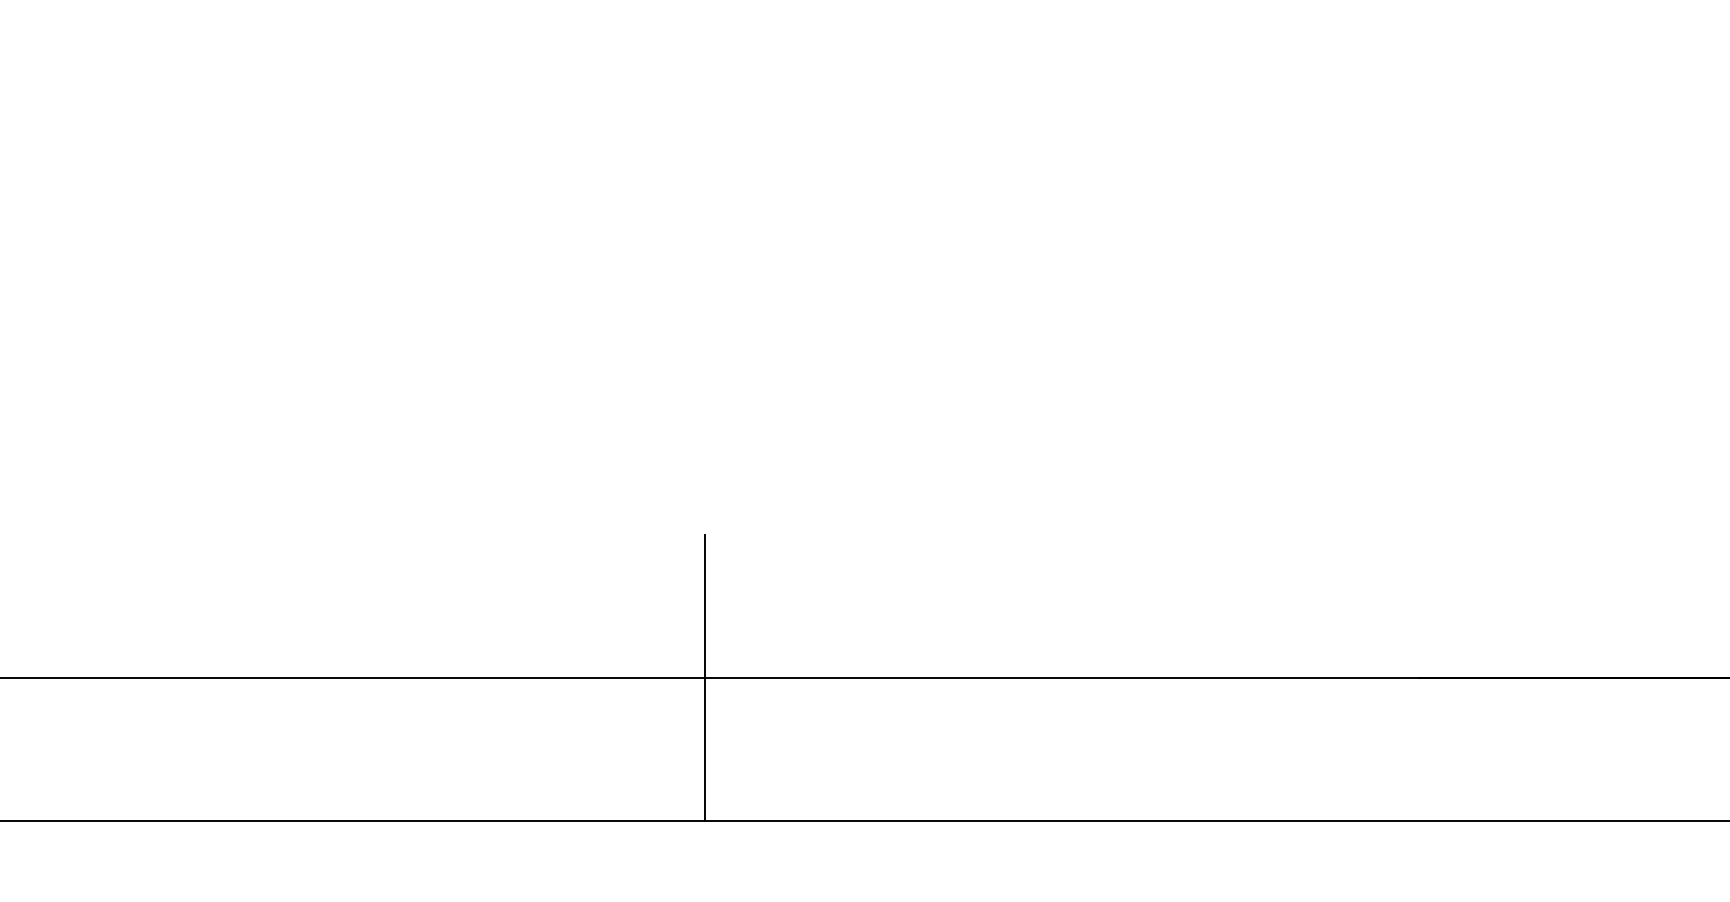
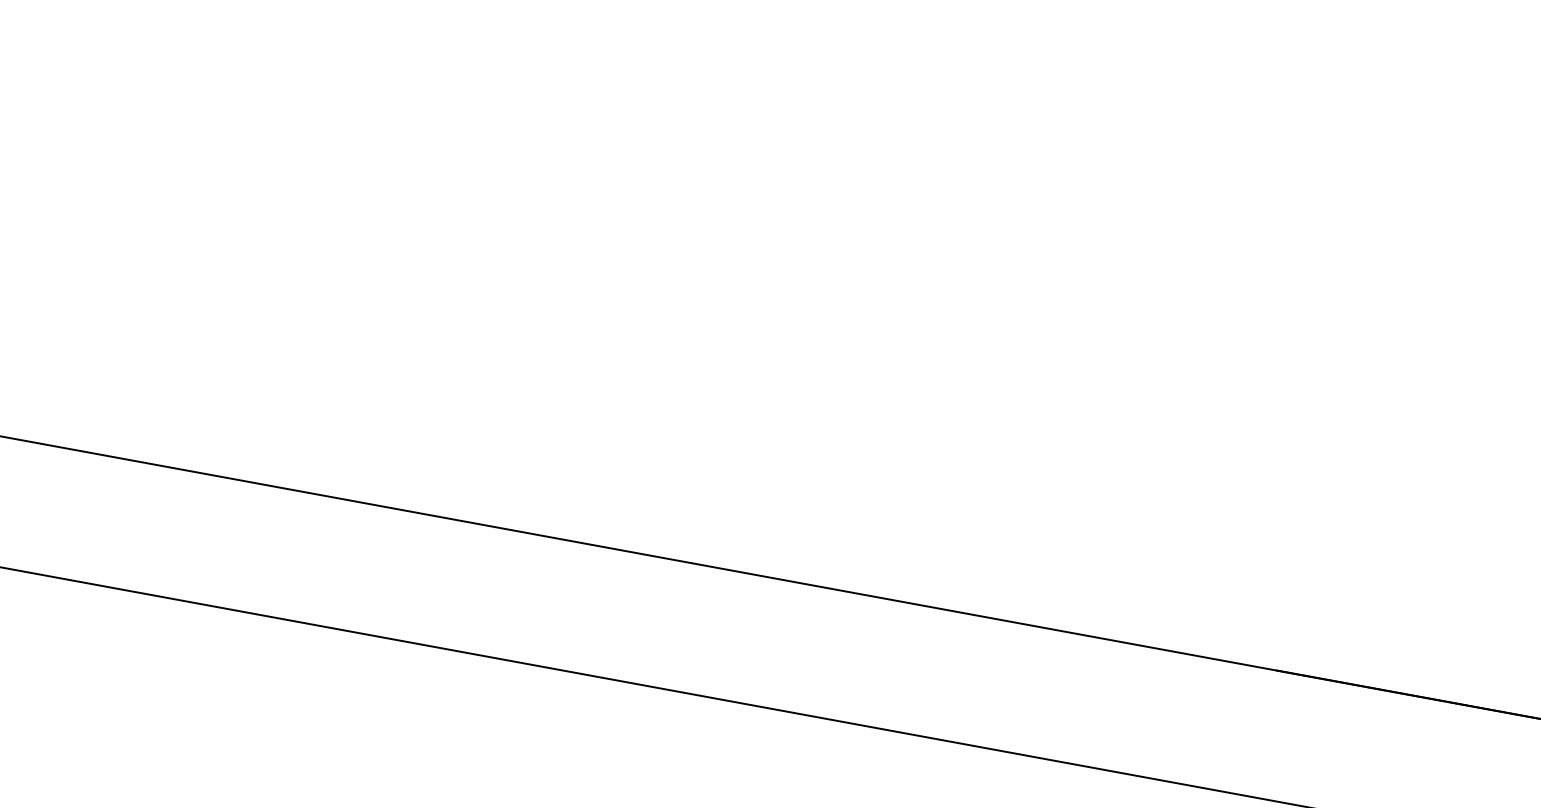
line: (705, 677) -> (643, 553), removed

